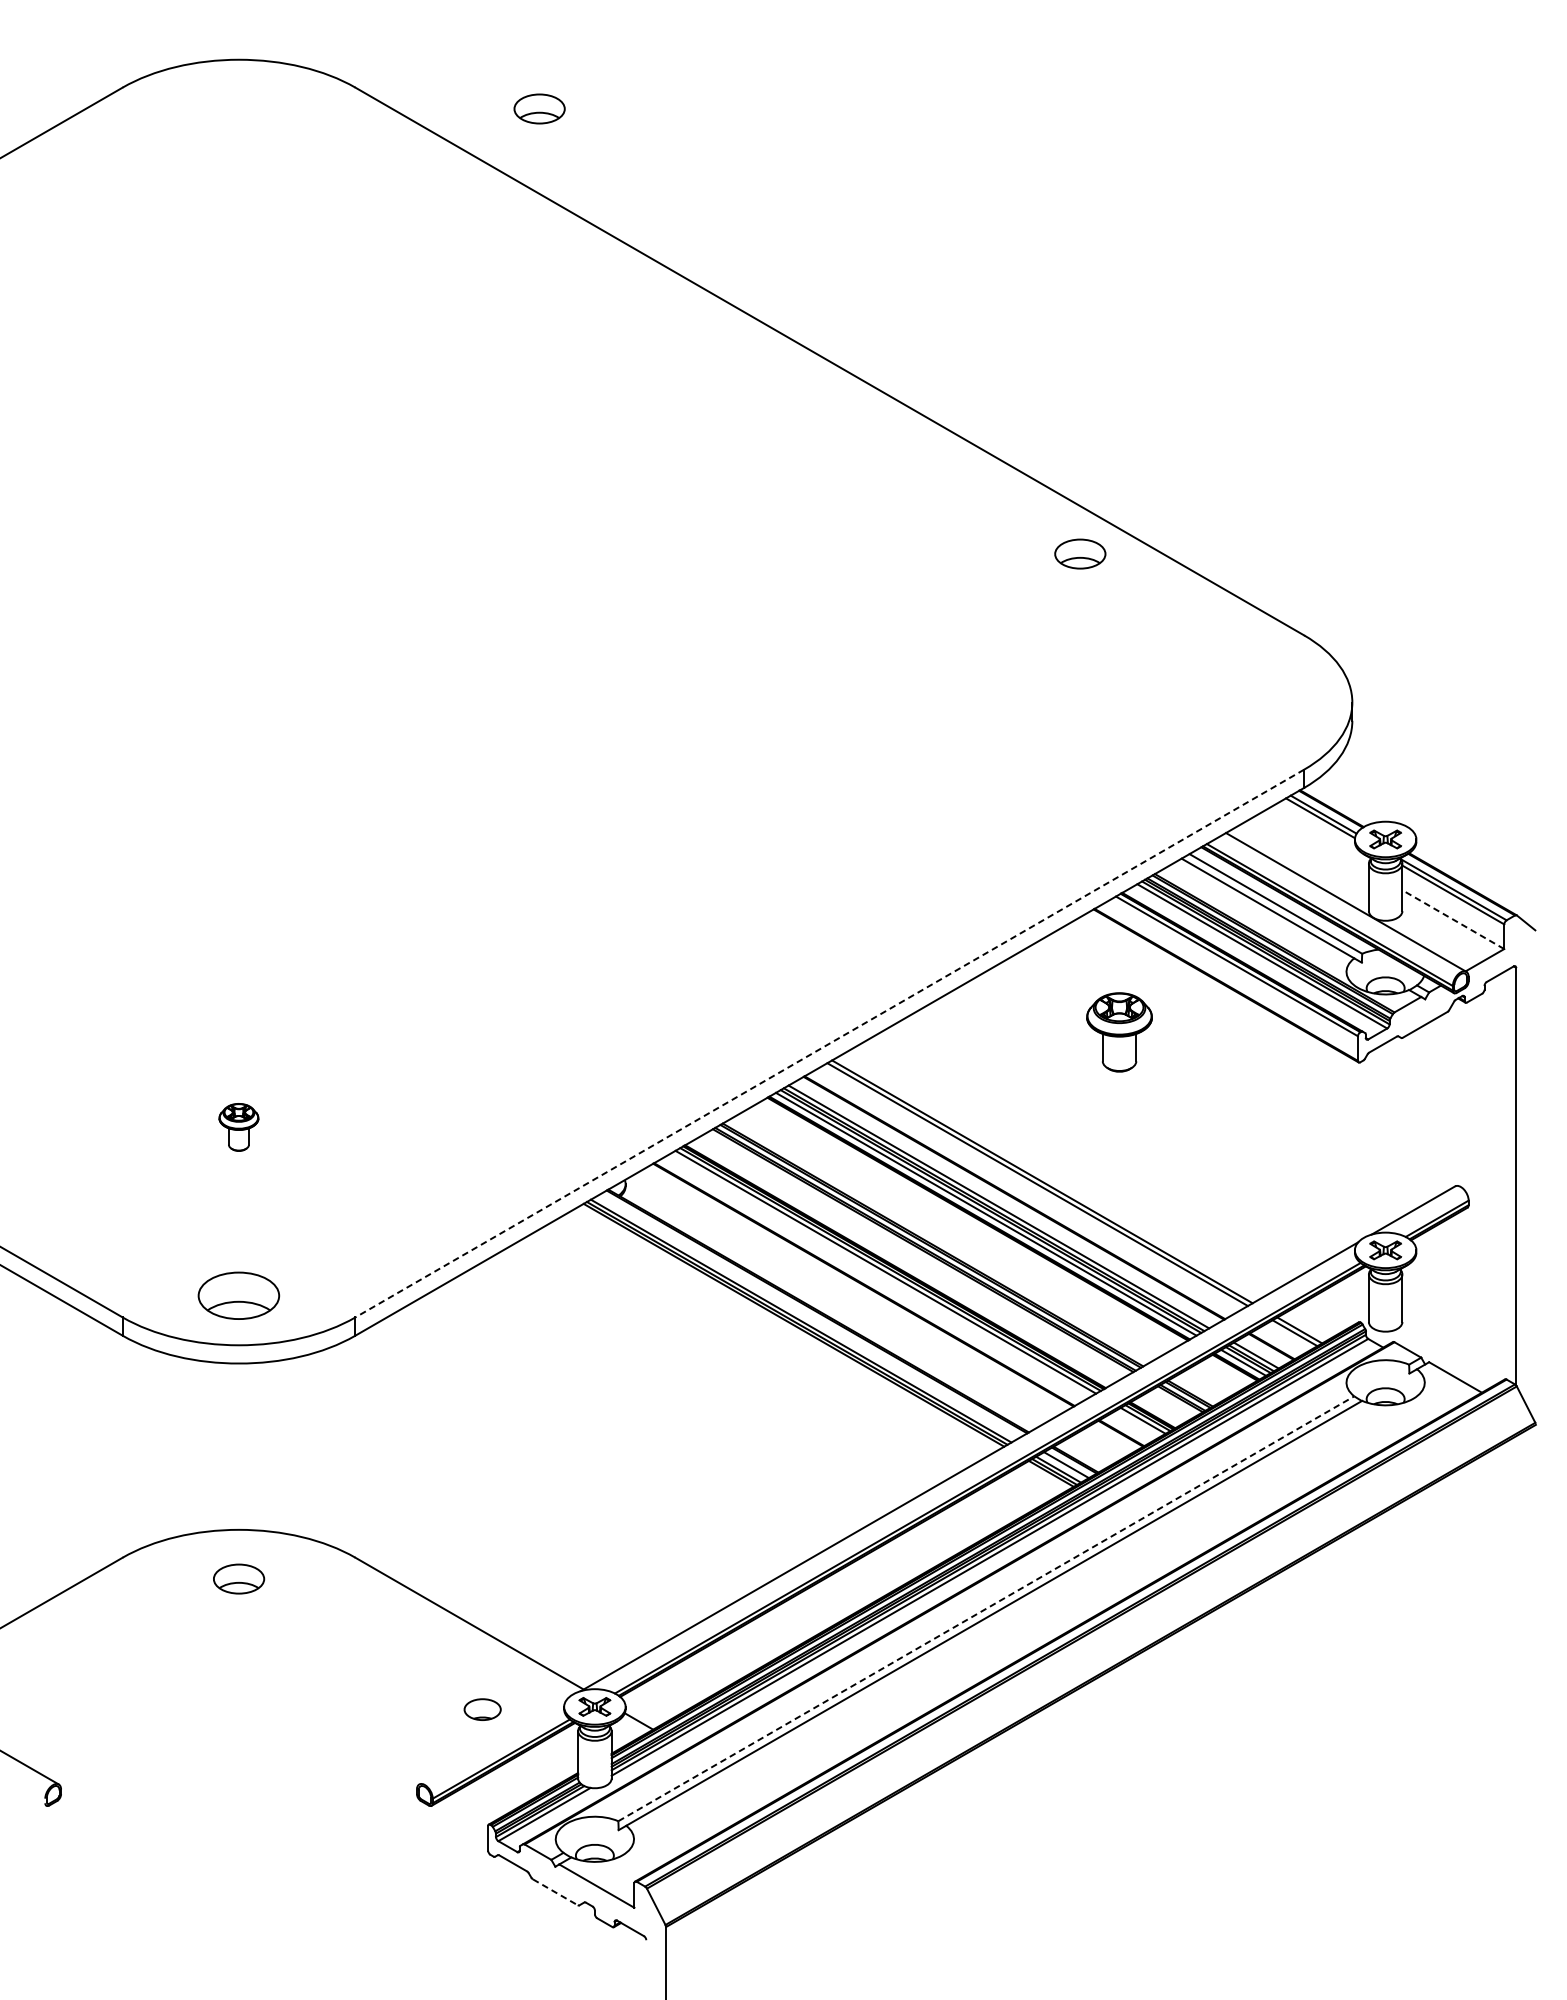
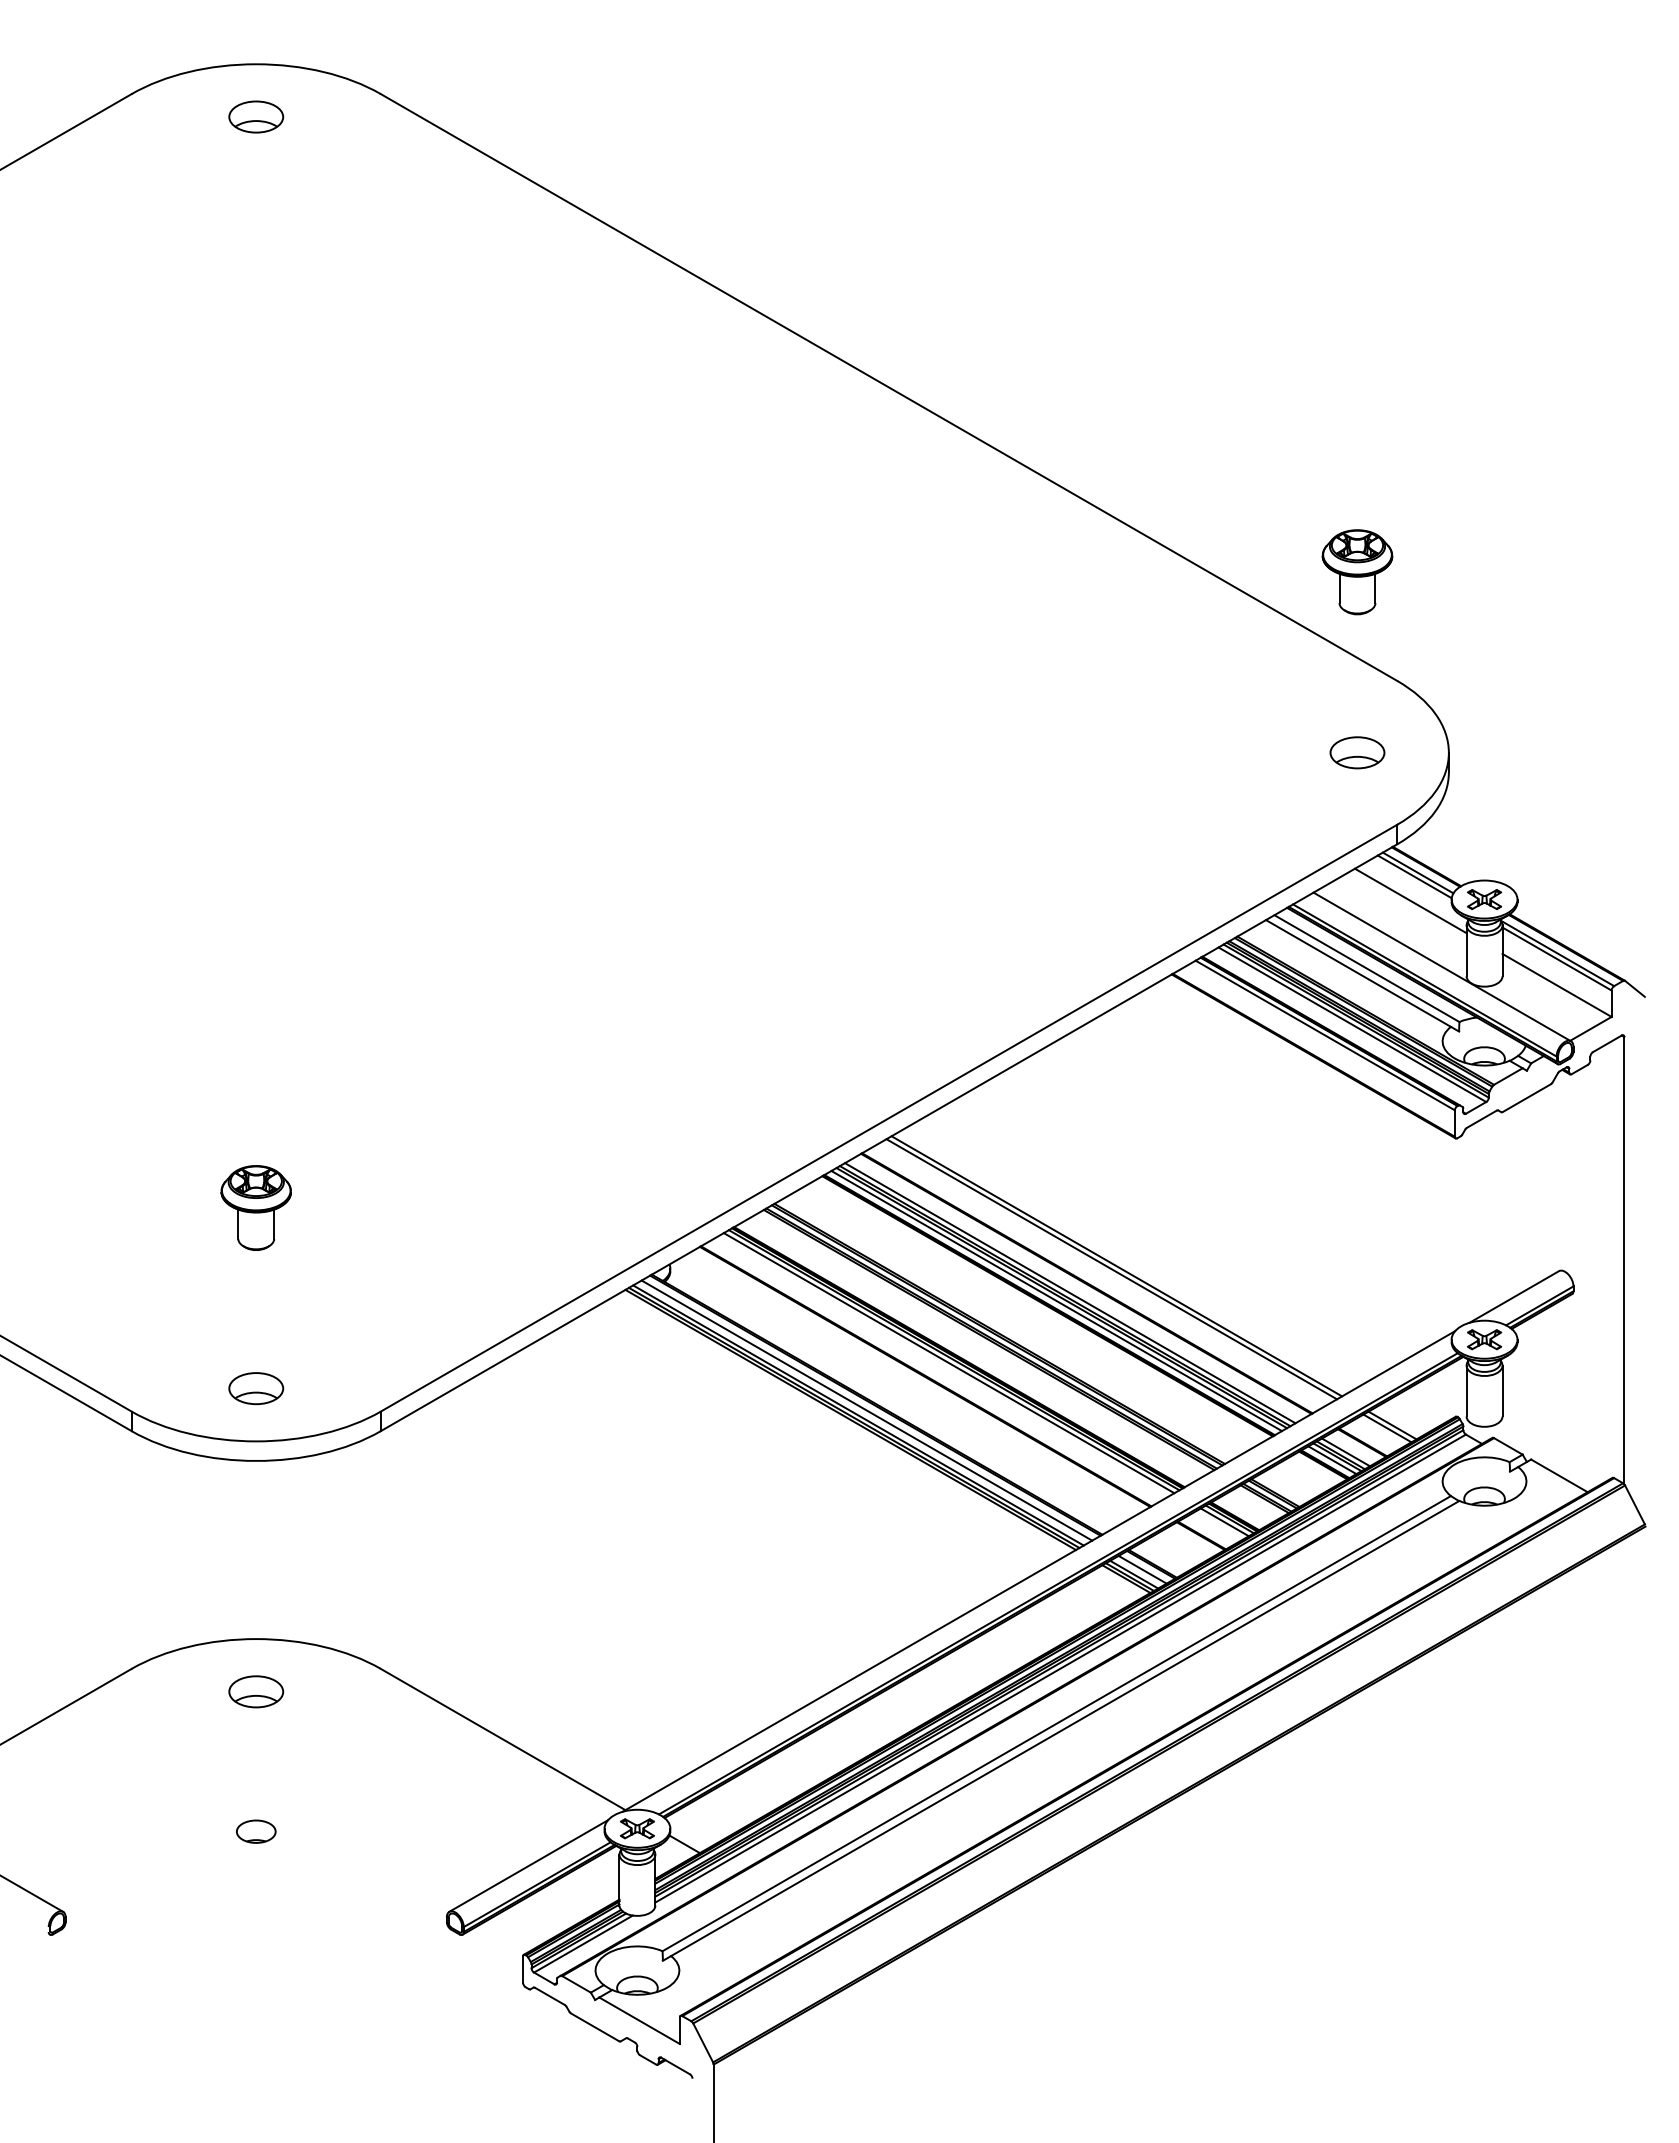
part: (539, 108) -> (256, 116), moved
part: (1080, 553) -> (1357, 752), moved
line: (1316, 840) -> (1410, 900), added
line: (1453, 919) -> (1557, 985), dashed -> solid
part: (1119, 1032) -> (1357, 572), moved
line: (830, 1043) -> (889, 1118), dashed -> solid
part: (238, 1126) -> (255, 1207), size x1.67
part: (239, 1295) -> (256, 1388), size x0.62
line: (808, 1316) -> (866, 1410), added
line: (987, 1608) -> (1057, 1723), dashed -> solid
part: (482, 1709) -> (256, 1831), moved
line: (493, 1741) -> (528, 1865), added
line: (555, 1892) -> (595, 2027), dashed -> solid

